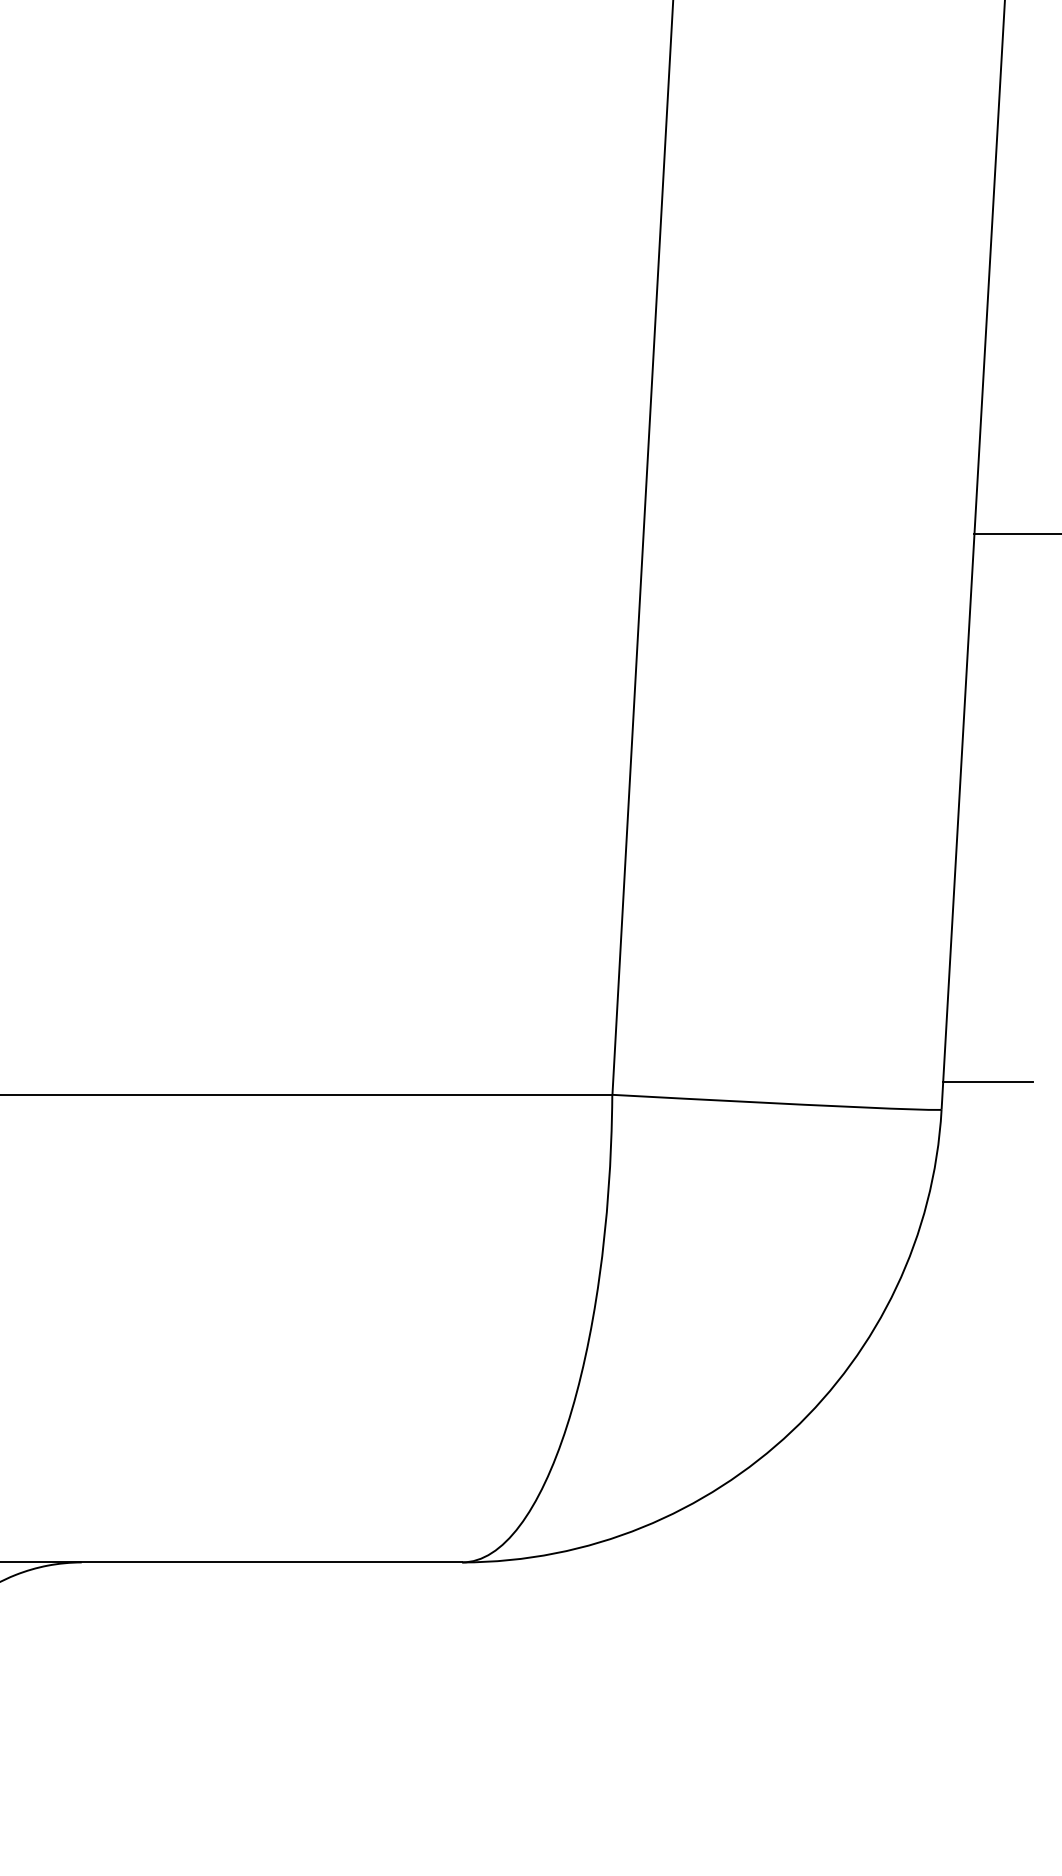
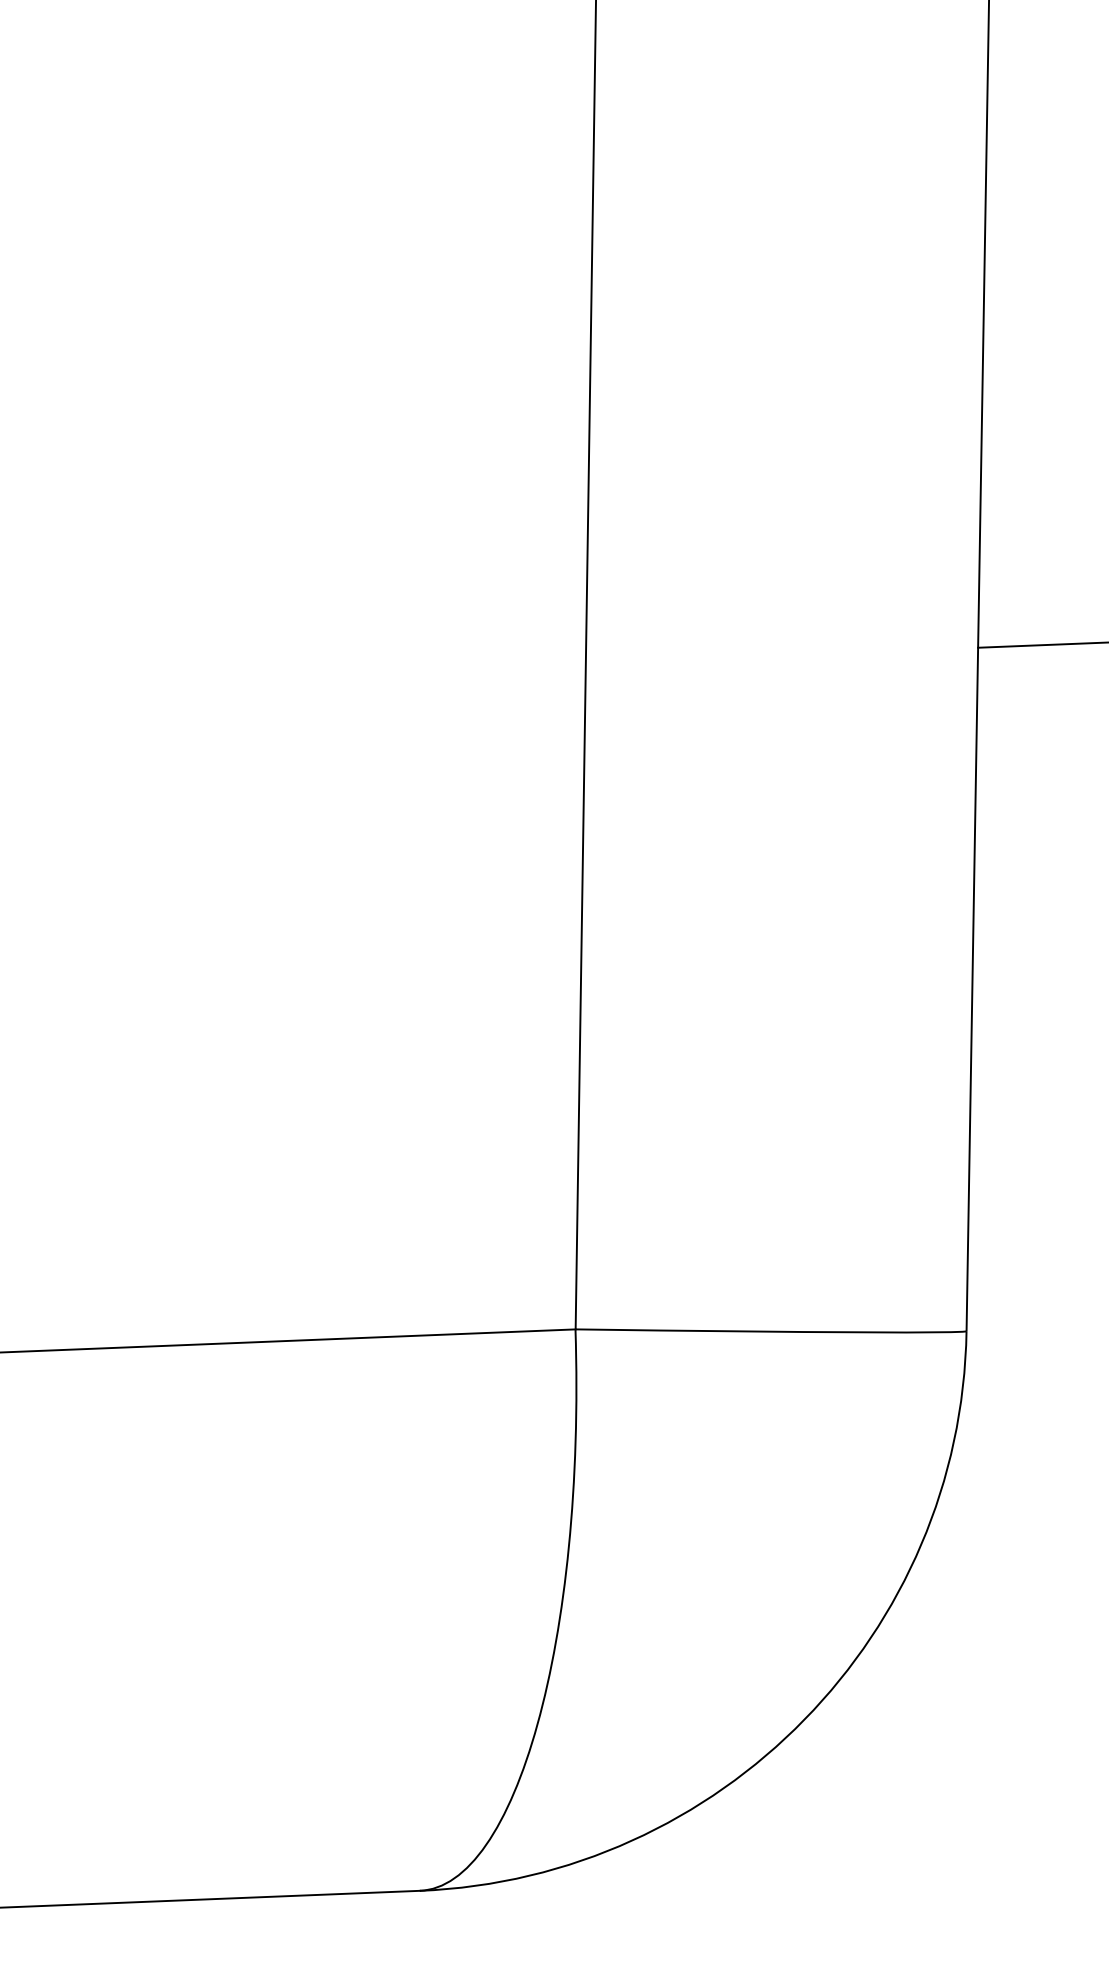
line: (988, 1082) -> (1020, 1296), removed

